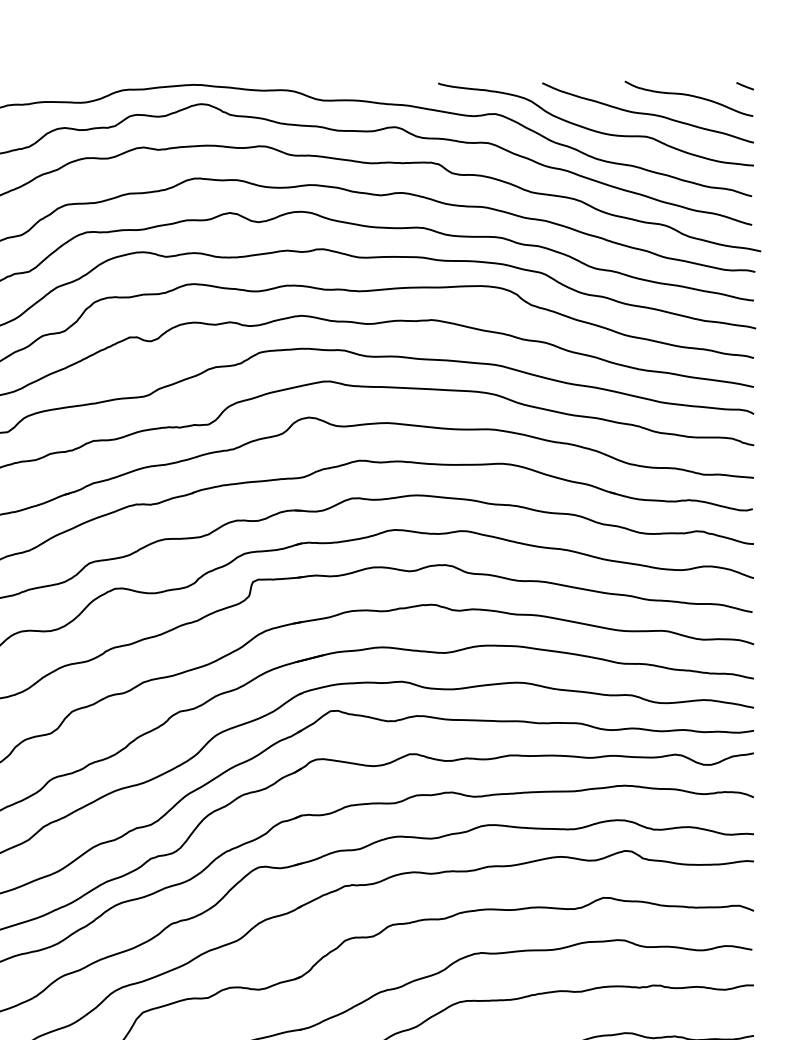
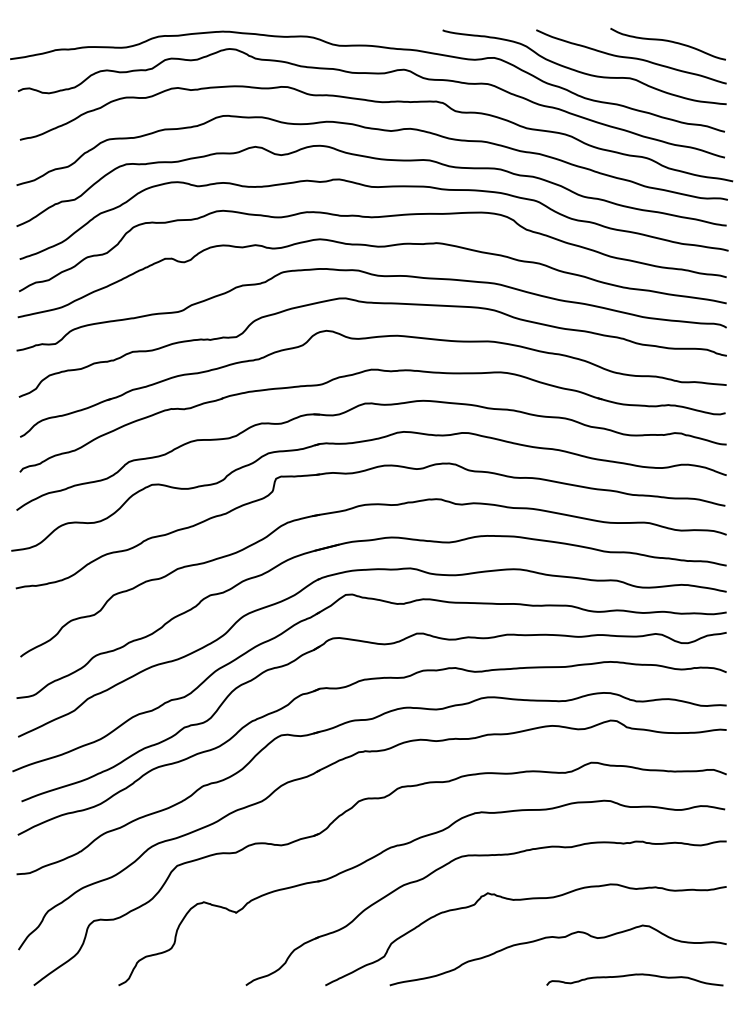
line: (744, 85) -> (718, 32), removed

